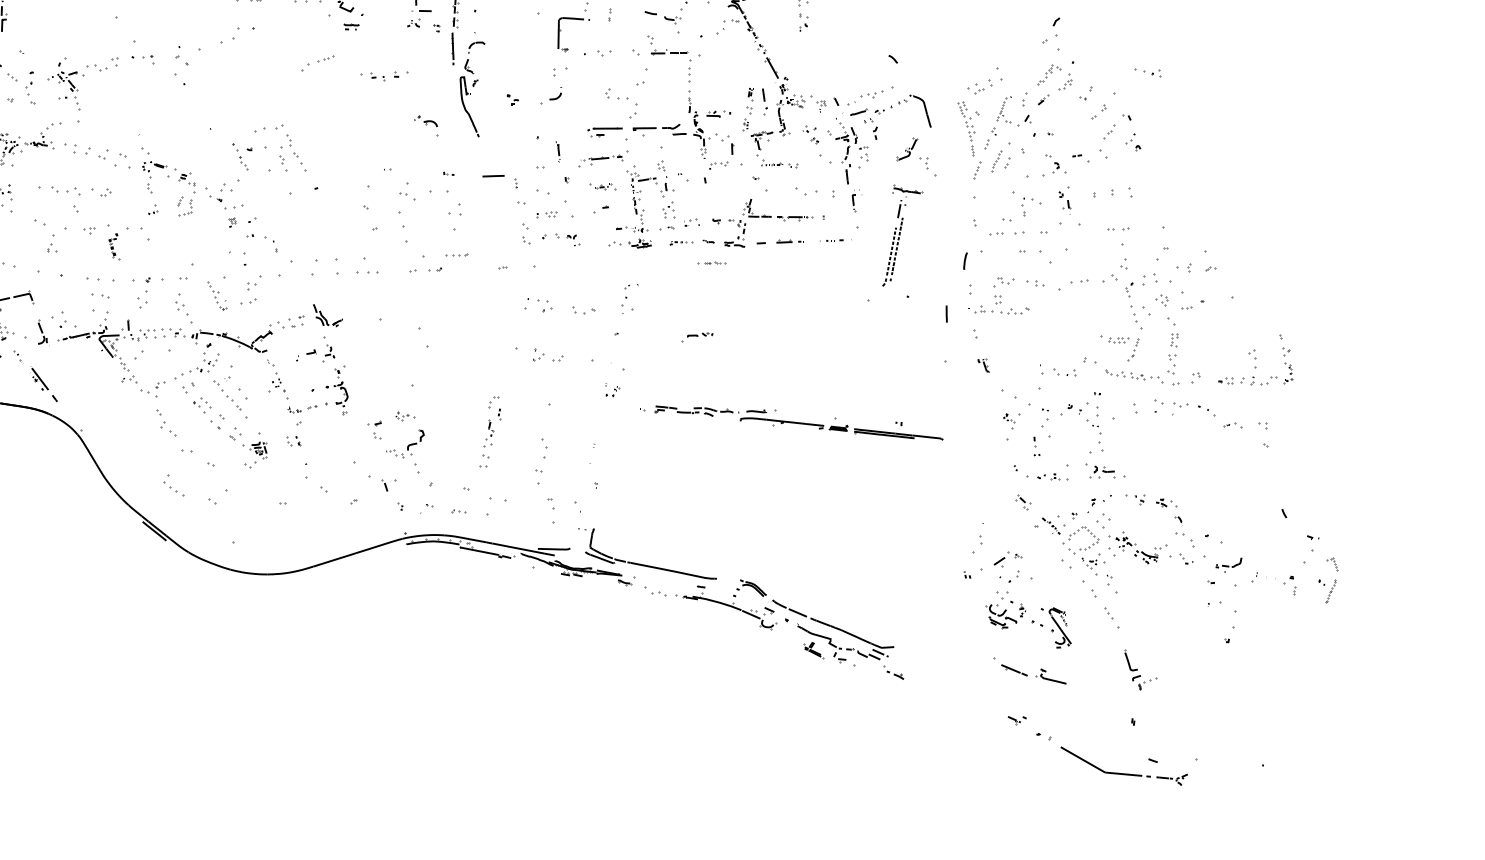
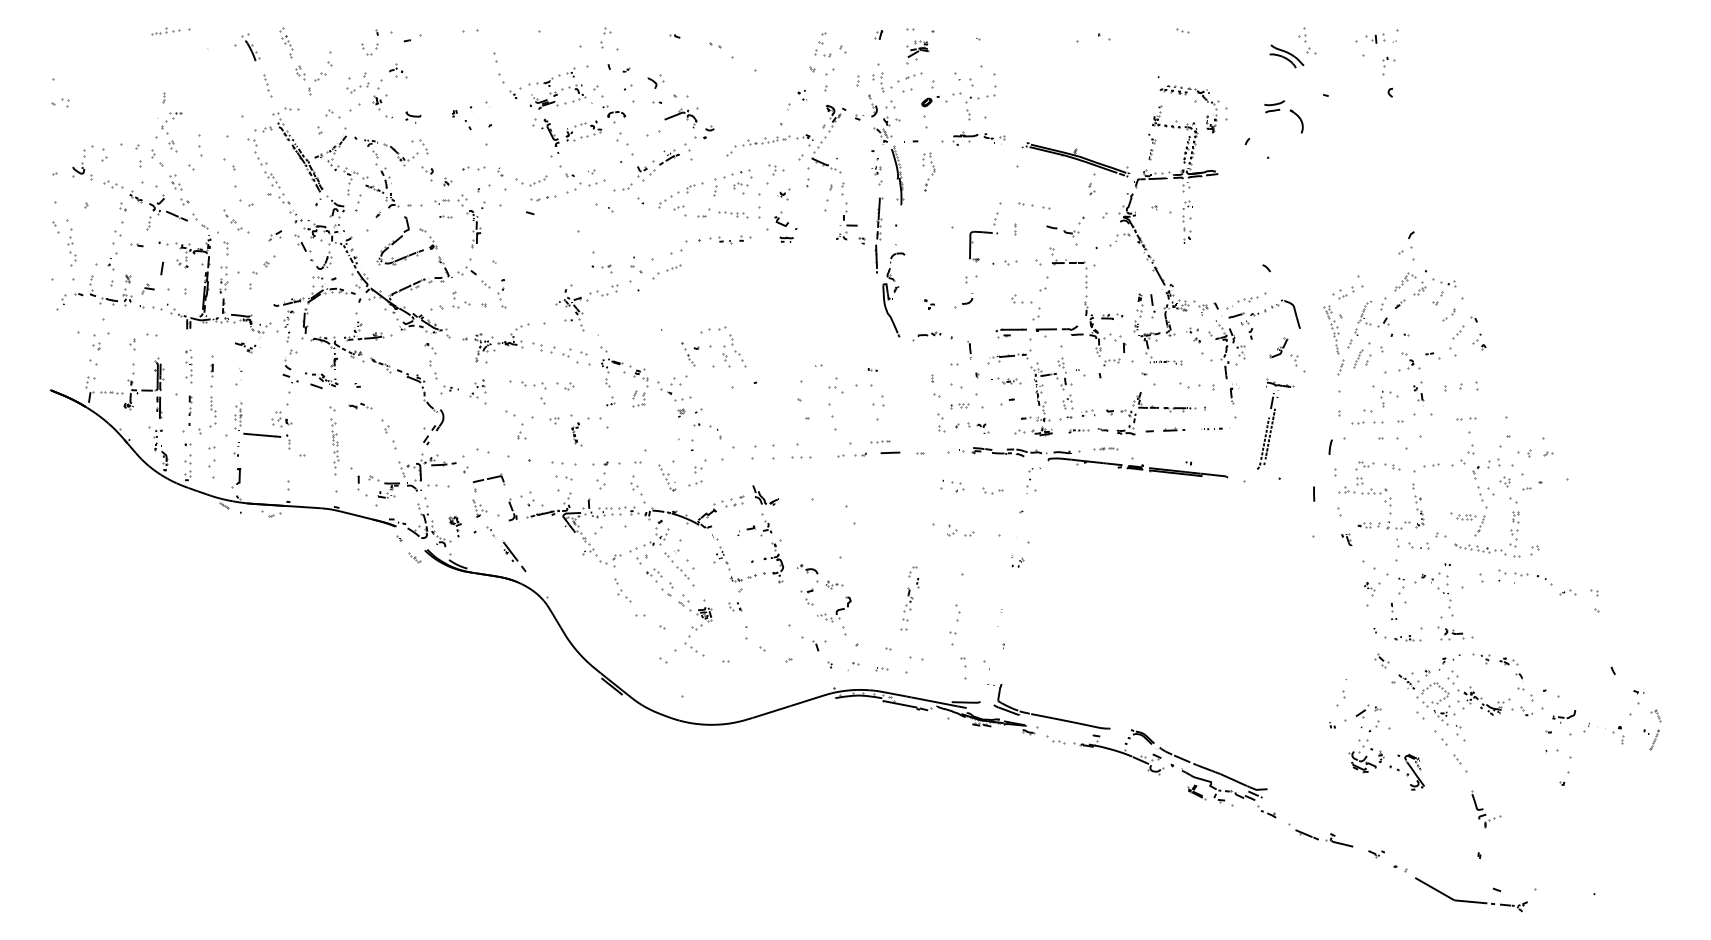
part: (317, 62) -> (666, 271), moved
part: (1148, 71) -> (1444, 282), moved
part: (384, 75) -> (730, 239), moved
part: (83, 76) -> (587, 301), moved
part: (425, 126) -> (807, 573), moved
line: (493, 175) -> (890, 452), moved
part: (696, 337) -> (926, 336), moved
part: (1255, 359) -> (1390, 506), moved
part: (791, 422) -> (1093, 462), moved
part: (174, 484) -> (694, 645), moved
part: (1029, 671) -> (1320, 835), moved

